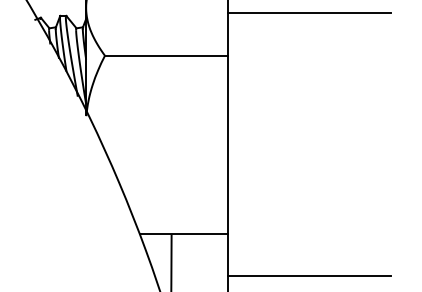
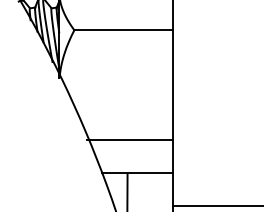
line: (174, 192) -> (129, 139), added

